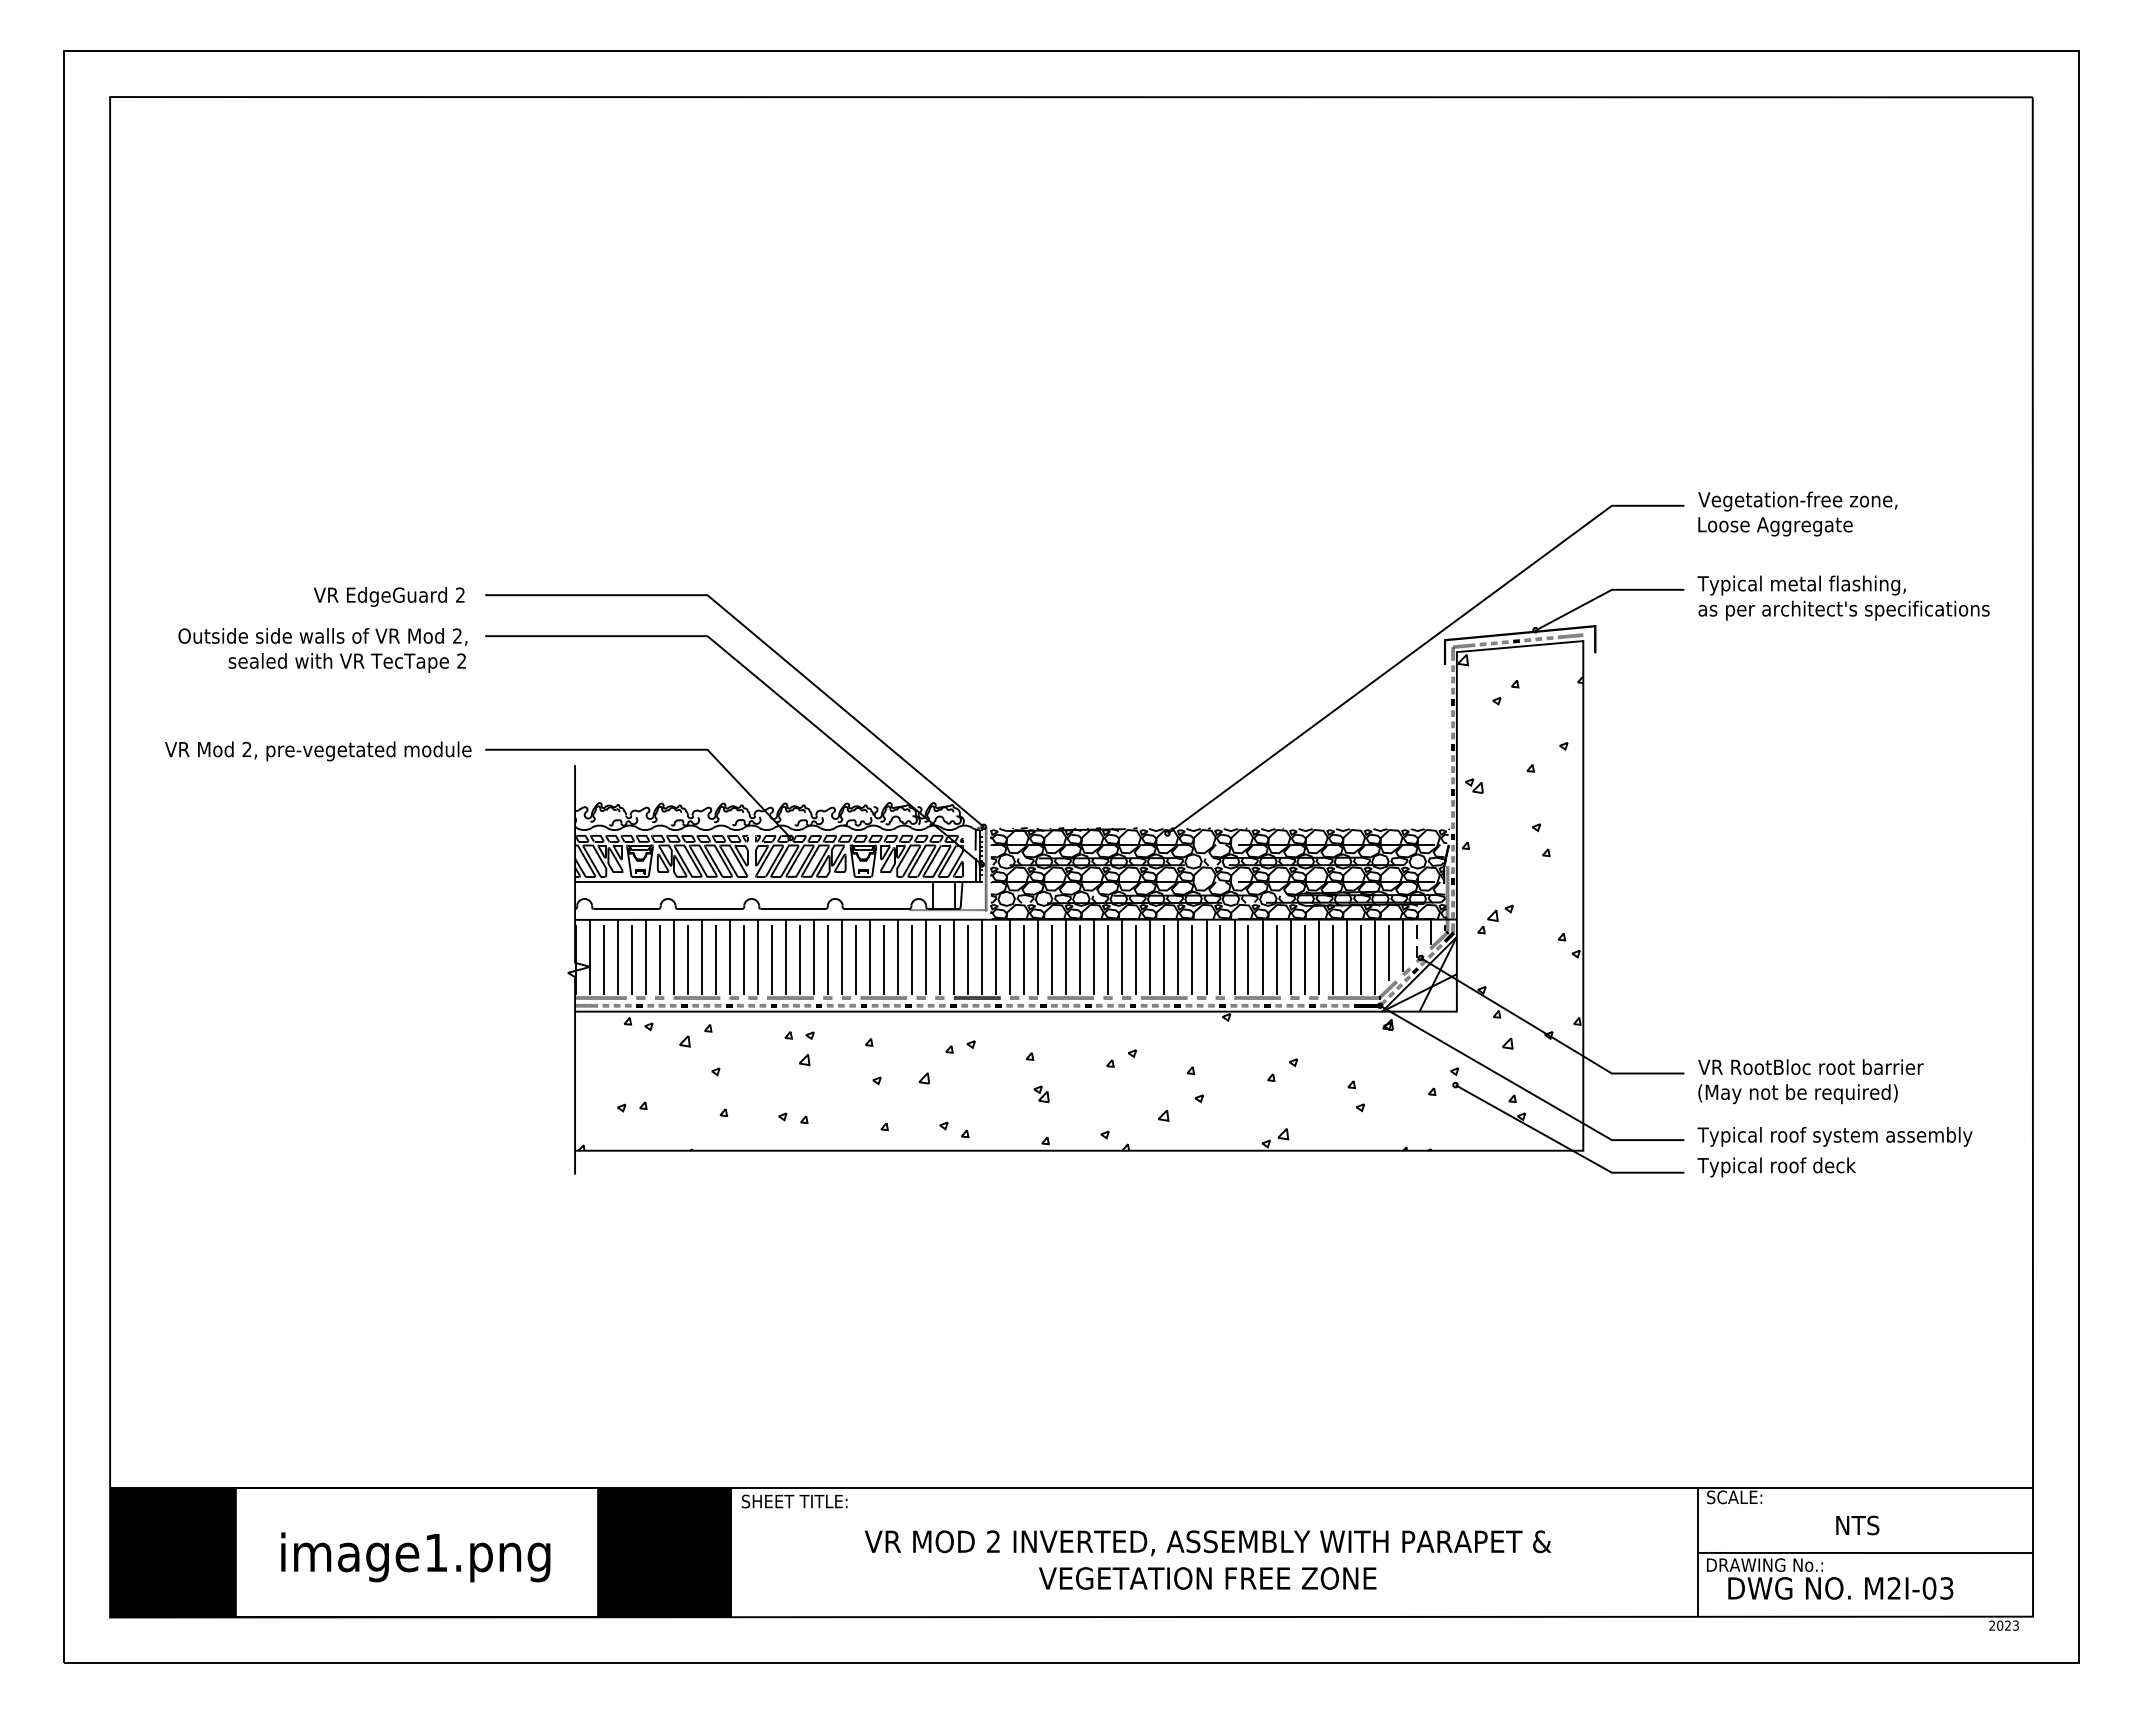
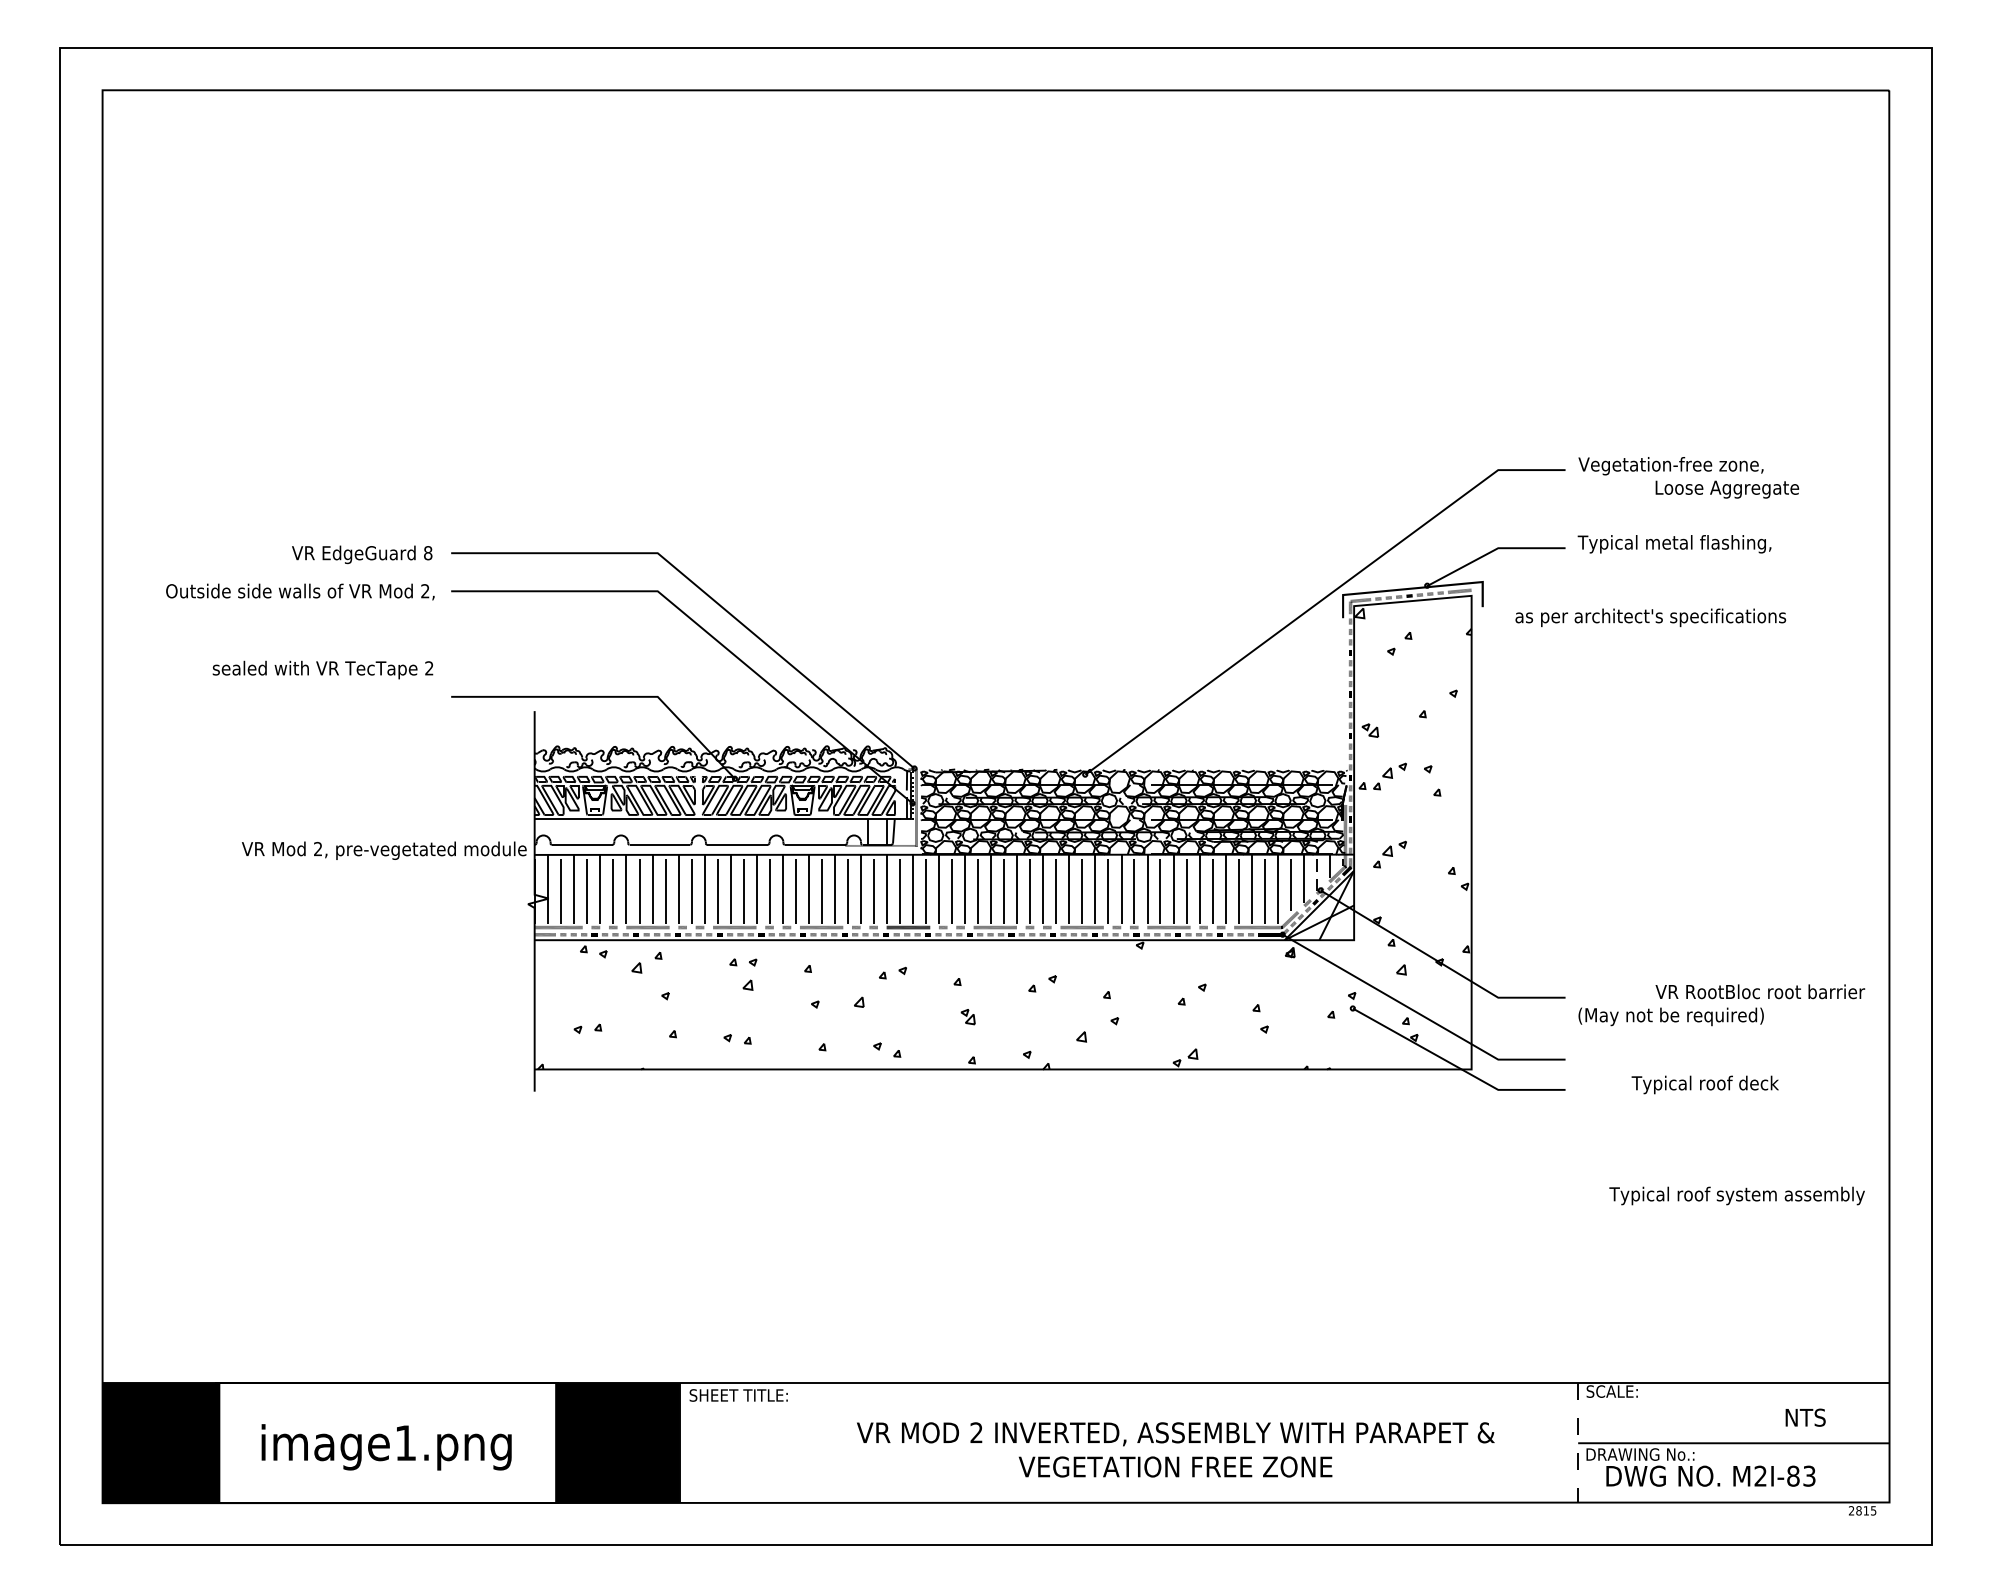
text: (1775, 526) -> (1727, 489), moved
text: (460, 594) -> (428, 552), 2 -> 8
text: (1843, 610) -> (1650, 617), moved
text: (346, 662) -> (322, 669), moved
text: (318, 751) -> (384, 850), moved
part: (1495, 835) -> (1390, 776), added
text: (1810, 1067) -> (1759, 992), moved
text: (1834, 1136) -> (1736, 1195), moved
text: (1776, 1167) -> (1705, 1085), moved
text: (1857, 1525) -> (1805, 1417), moved
line: (1697, 1552) -> (1577, 1442), solid -> dashed
text: (1207, 1559) -> (1175, 1449), moved
text: (1929, 1588) -> (1793, 1476), M2I-03 -> M2I-83
text: (2007, 1625) -> (1865, 1510), 2023 -> 2815

